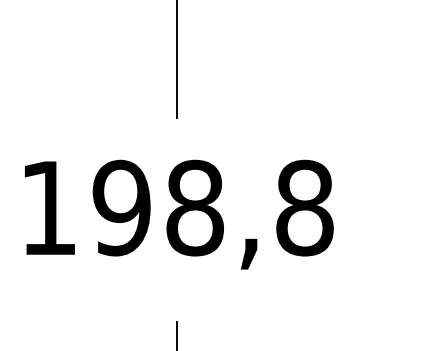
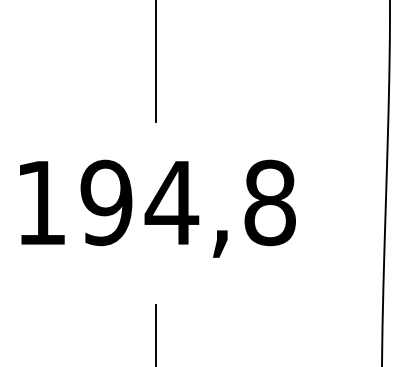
text: (194, 207) -> (171, 202), 198,8 -> 194,8

